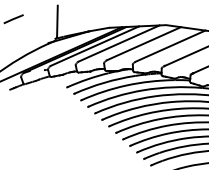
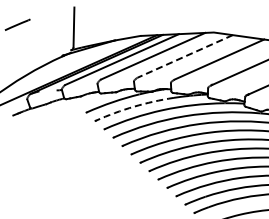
line: (143, 43) -> (184, 56), solid -> dashed
arc: (104, 82) -> (134, 106), solid -> dashed

